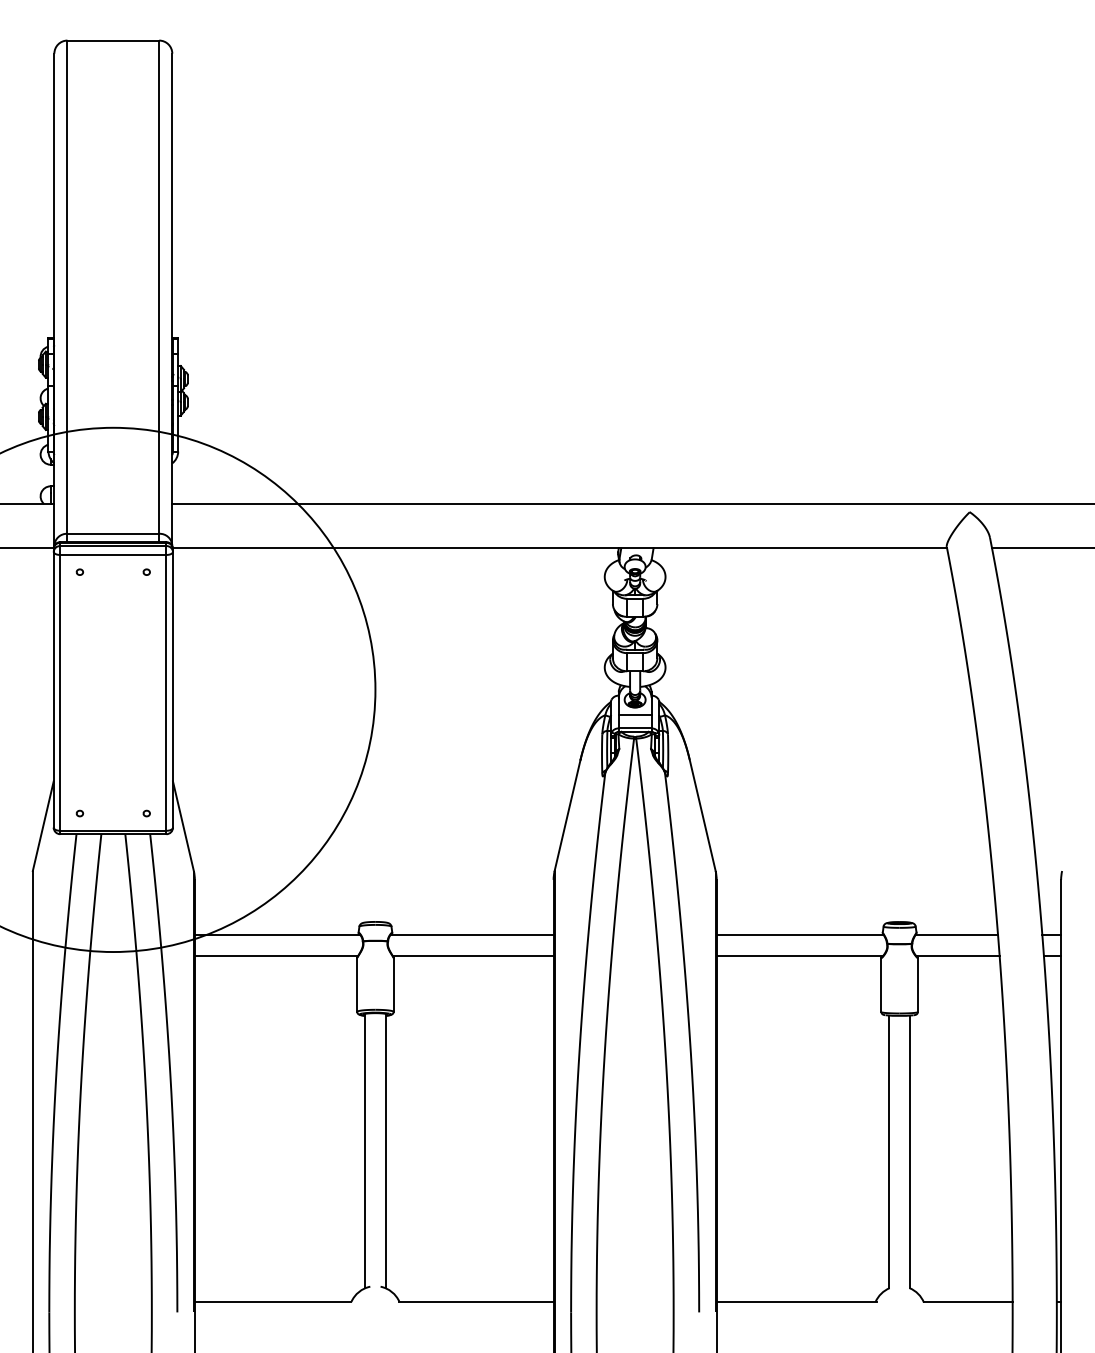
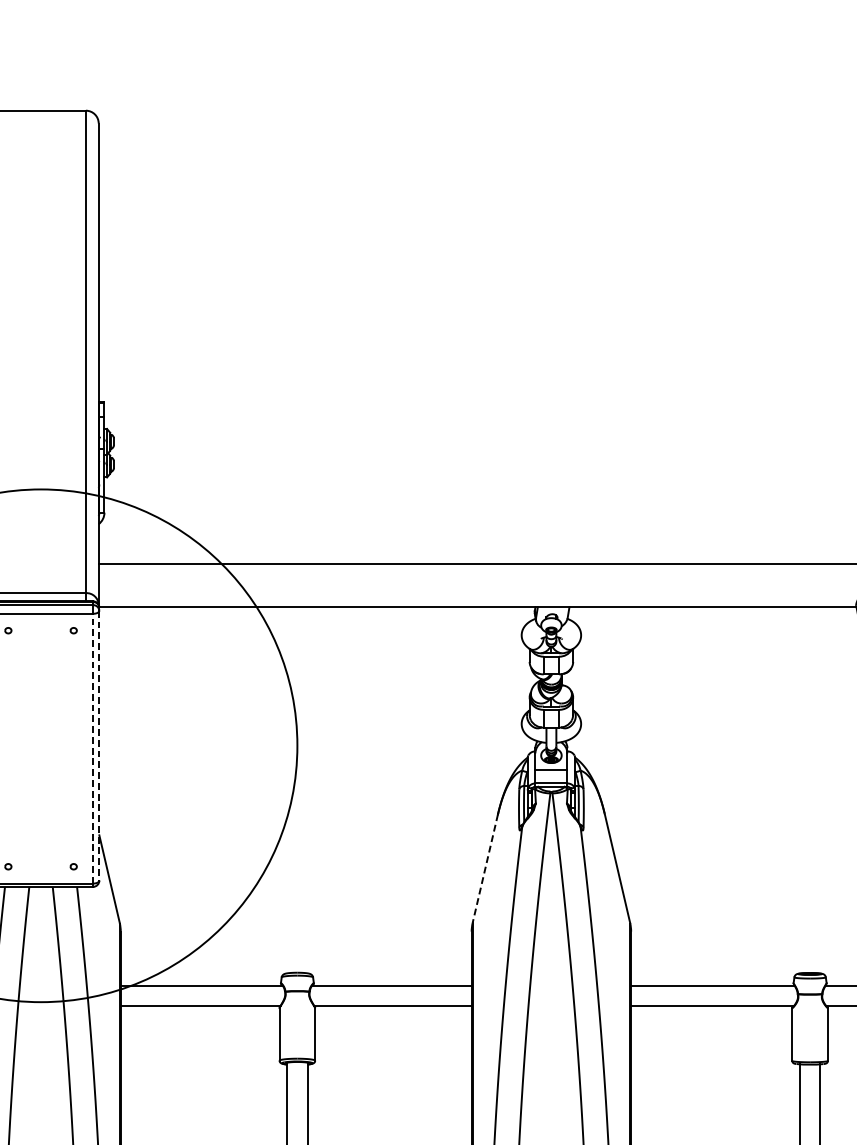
line: (172, 689) -> (98, 745), solid -> dashed
line: (166, 692) -> (93, 748), solid -> dashed
line: (567, 815) -> (485, 868), solid -> dashed

